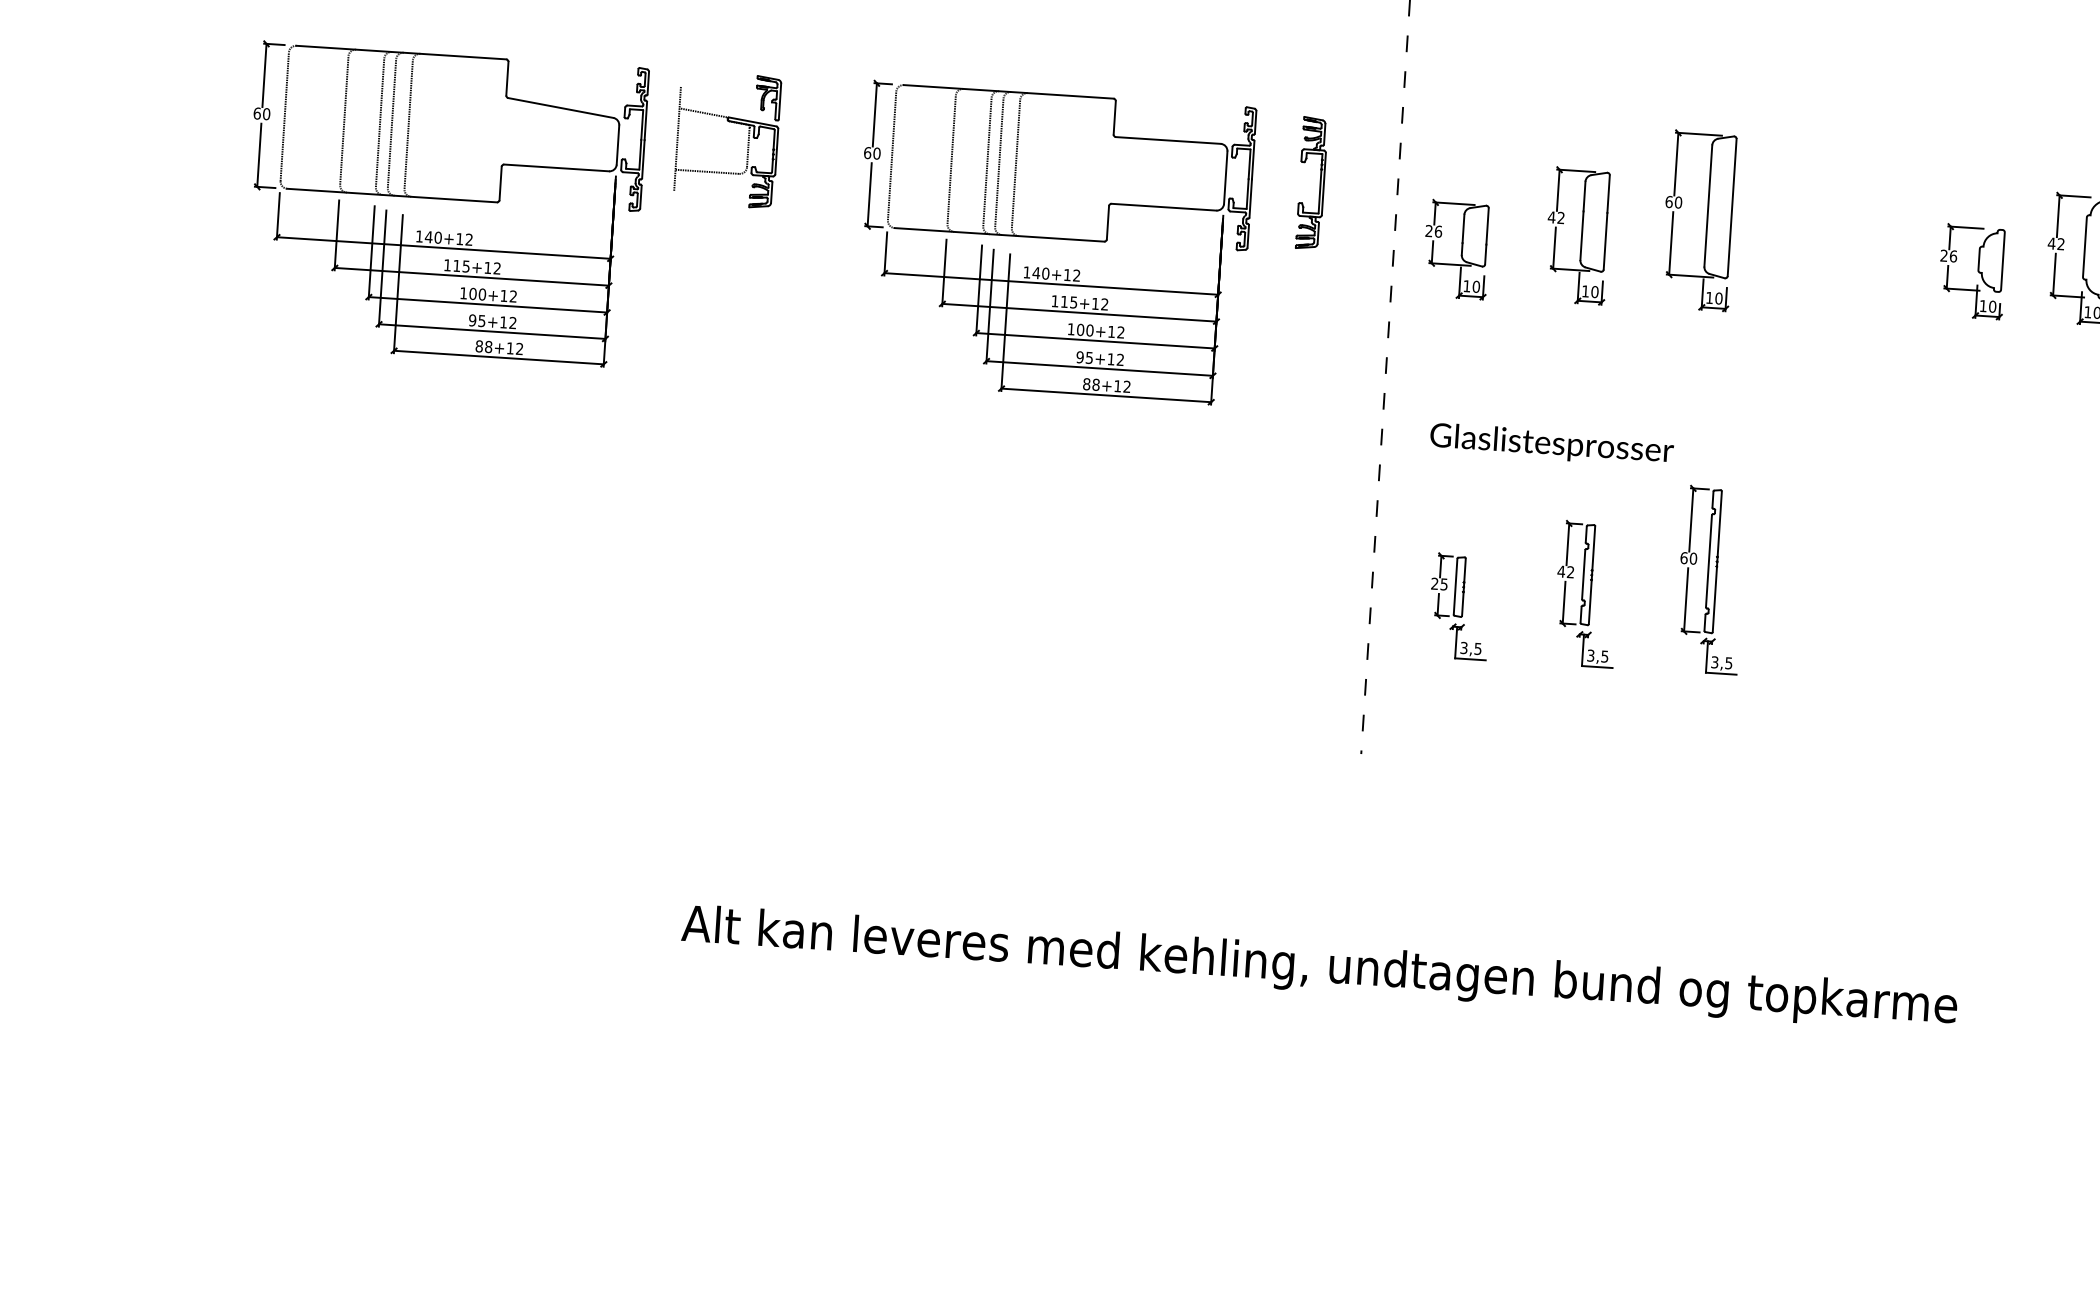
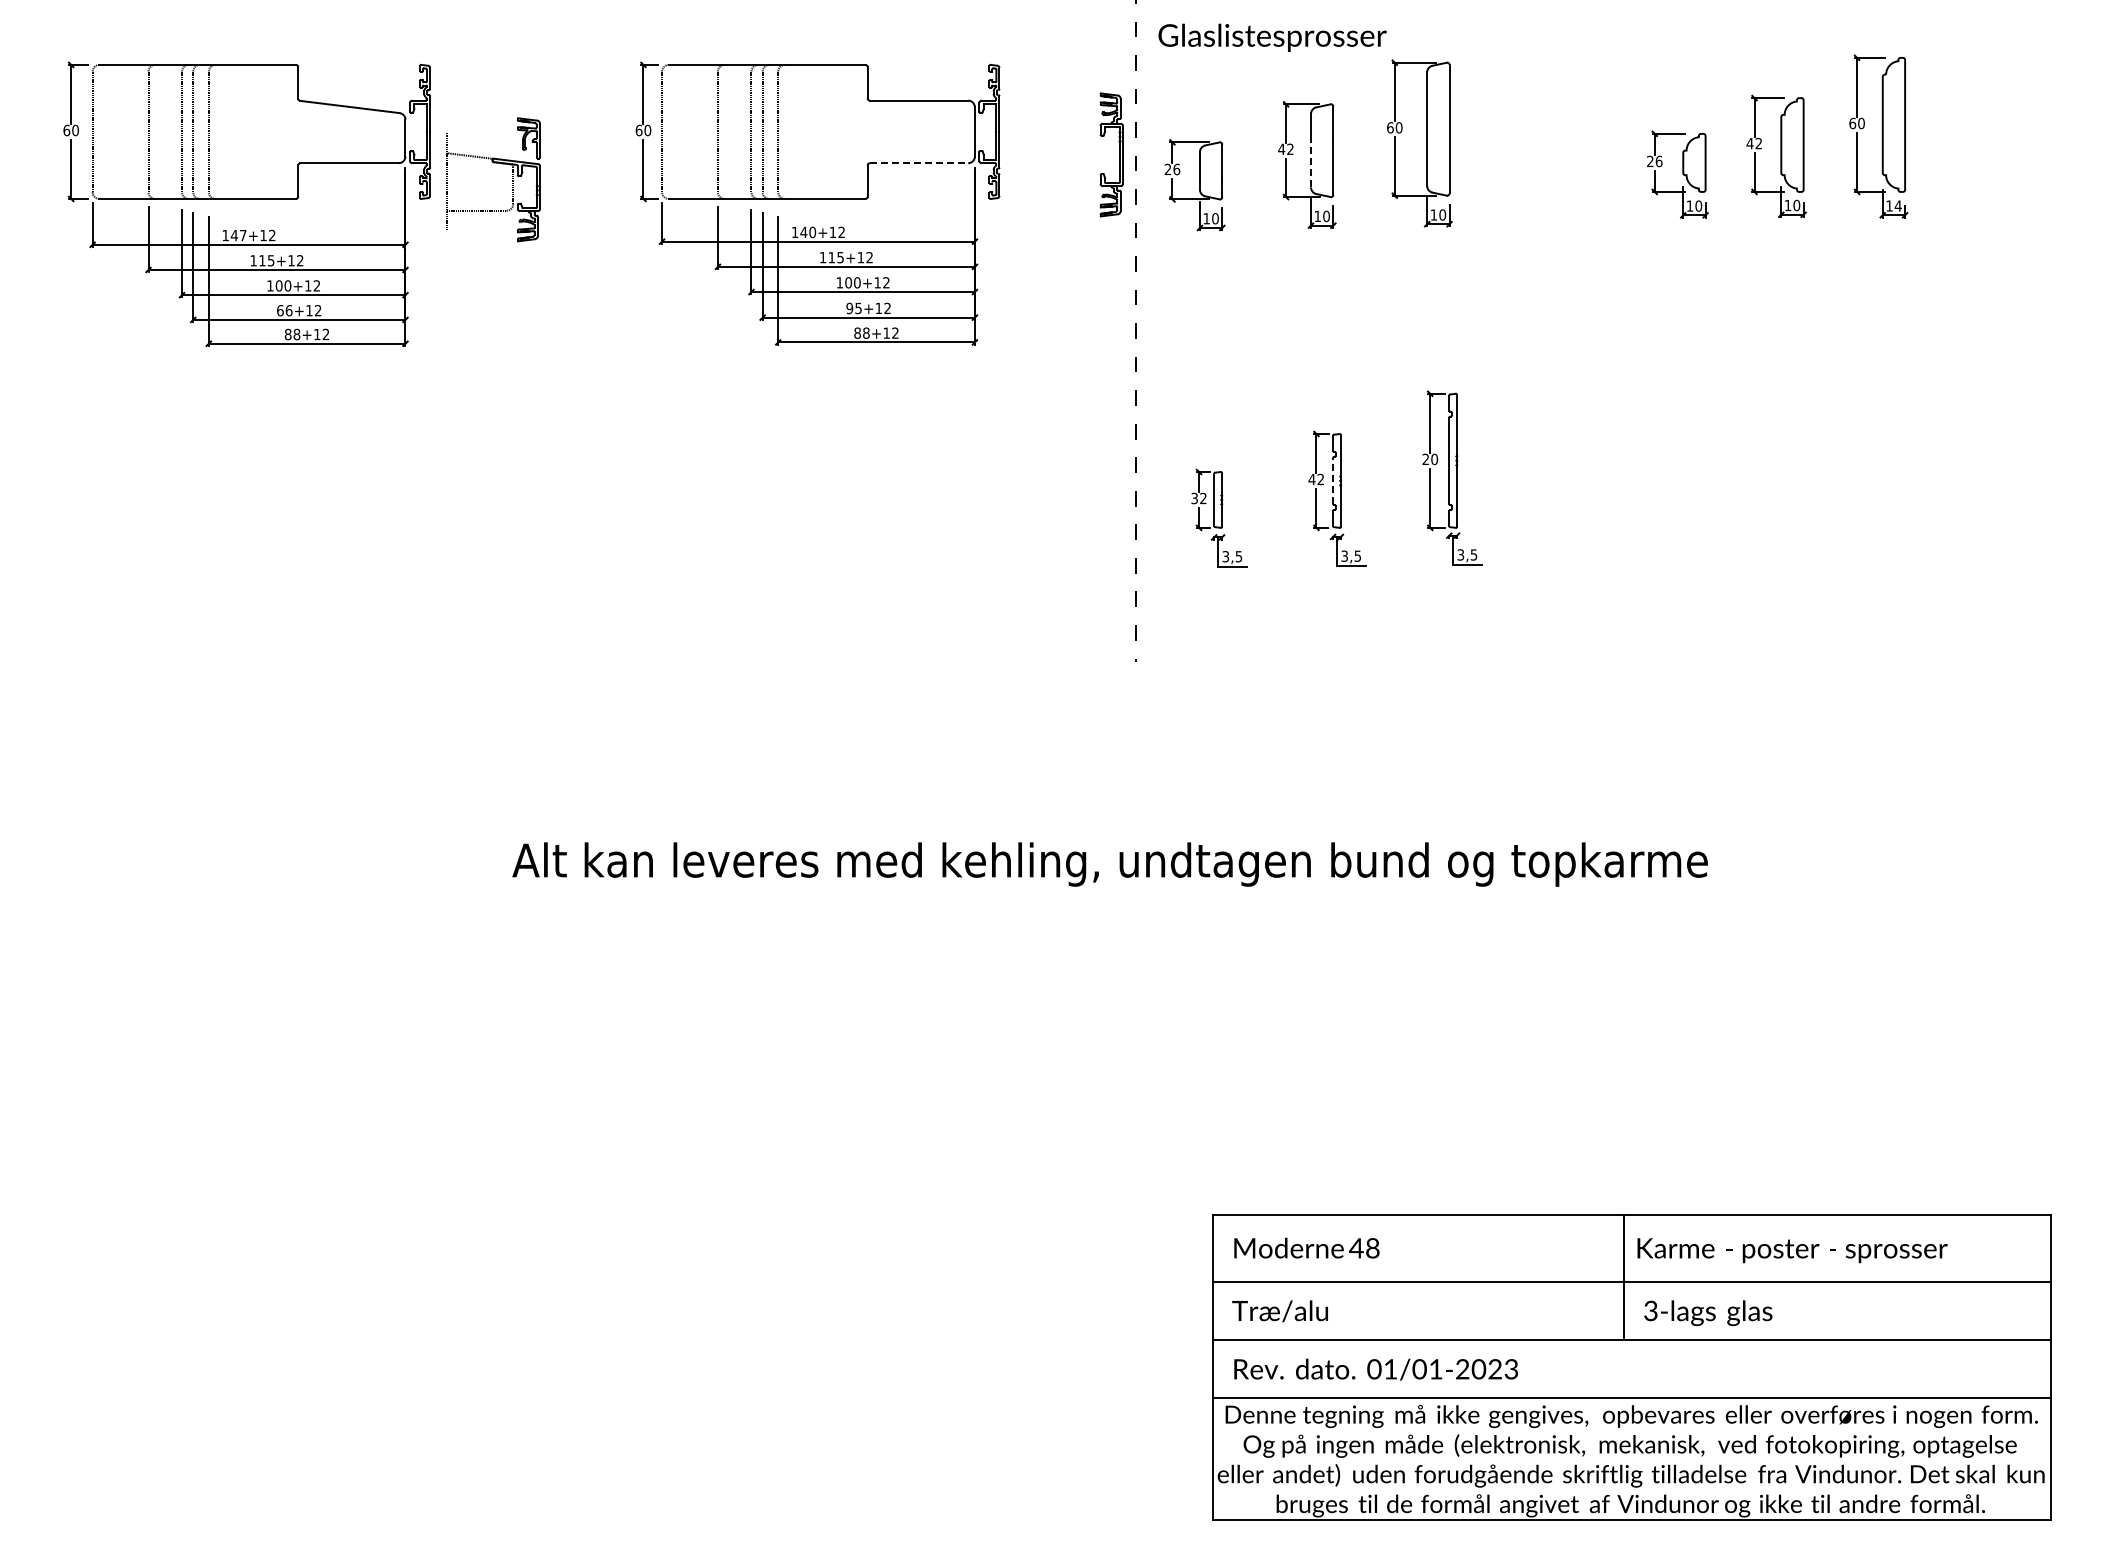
part: (728, 122) -> (493, 163), moved
part: (1320, 183) -> (1119, 154), moved
line: (1164, 207) -> (919, 163), solid -> dashed
line: (1582, 235) -> (1311, 164), solid -> dashed
text: (437, 237) -> (242, 235), 140+12 -> 147+12
text: (477, 320) -> (284, 310), 95+12 -> 66+12
text: (1551, 444) -> (1272, 37), moved
text: (1683, 558) -> (1425, 459), 60 -> 20
line: (1584, 574) -> (1333, 480), solid -> dashed
text: (1438, 584) -> (1198, 498), 25 -> 32

